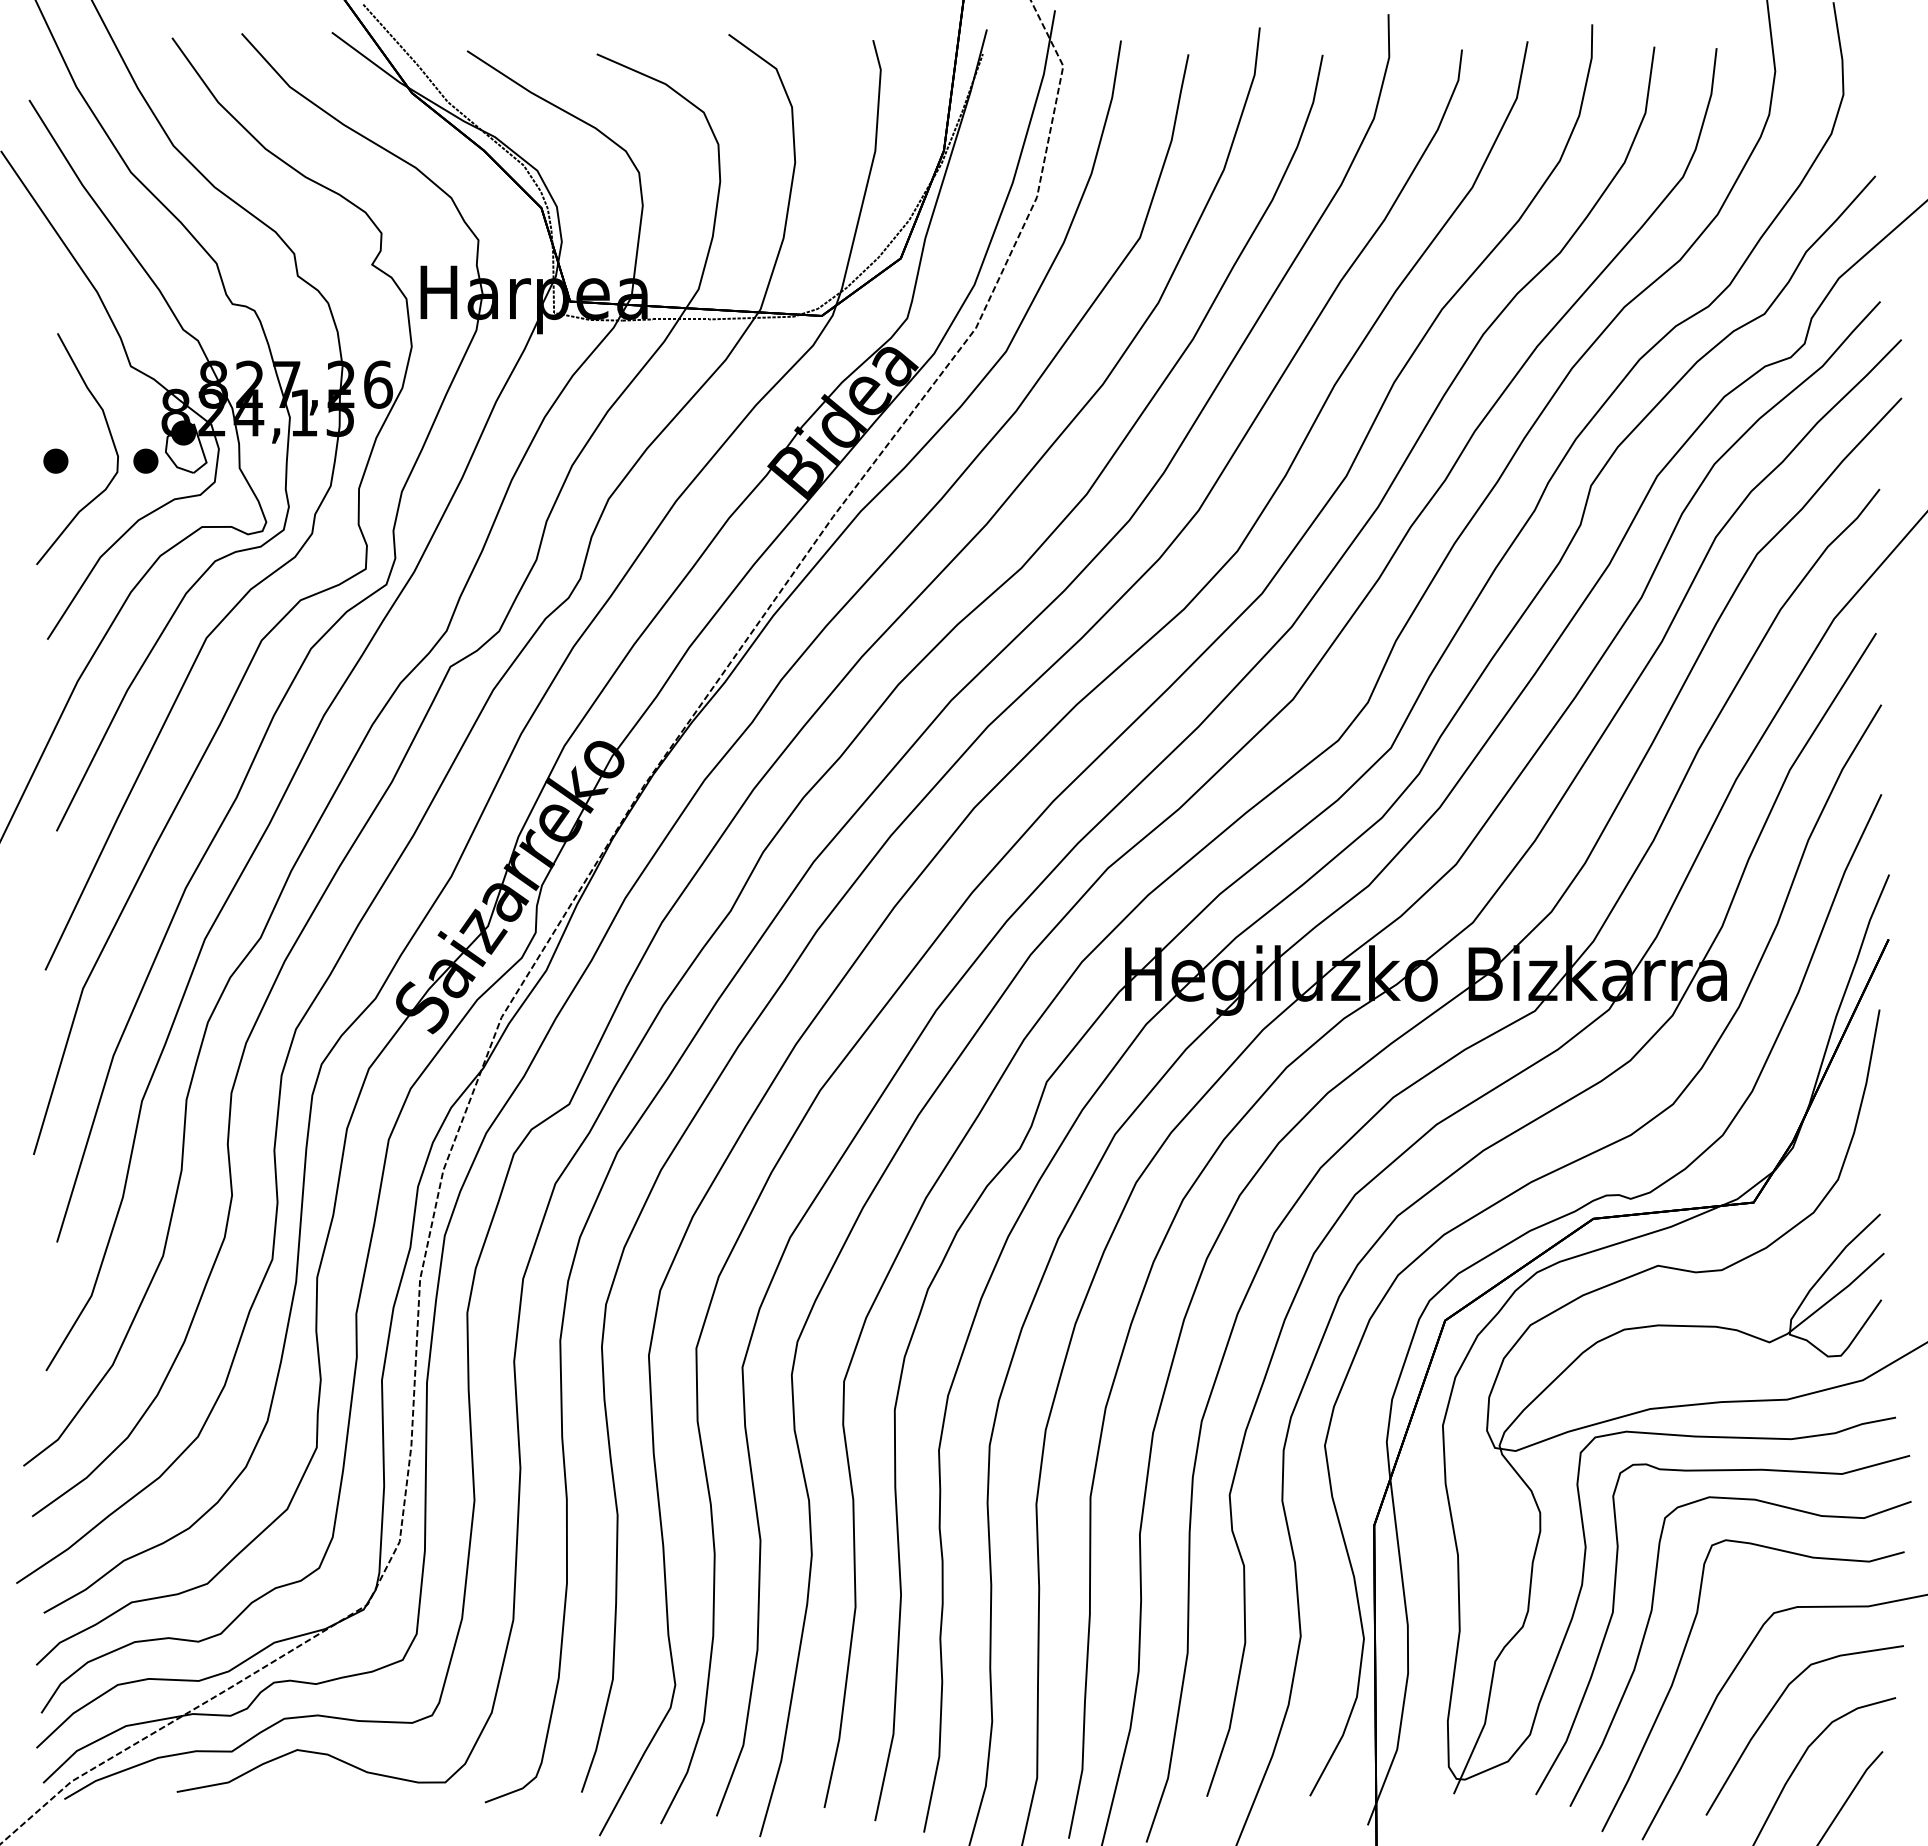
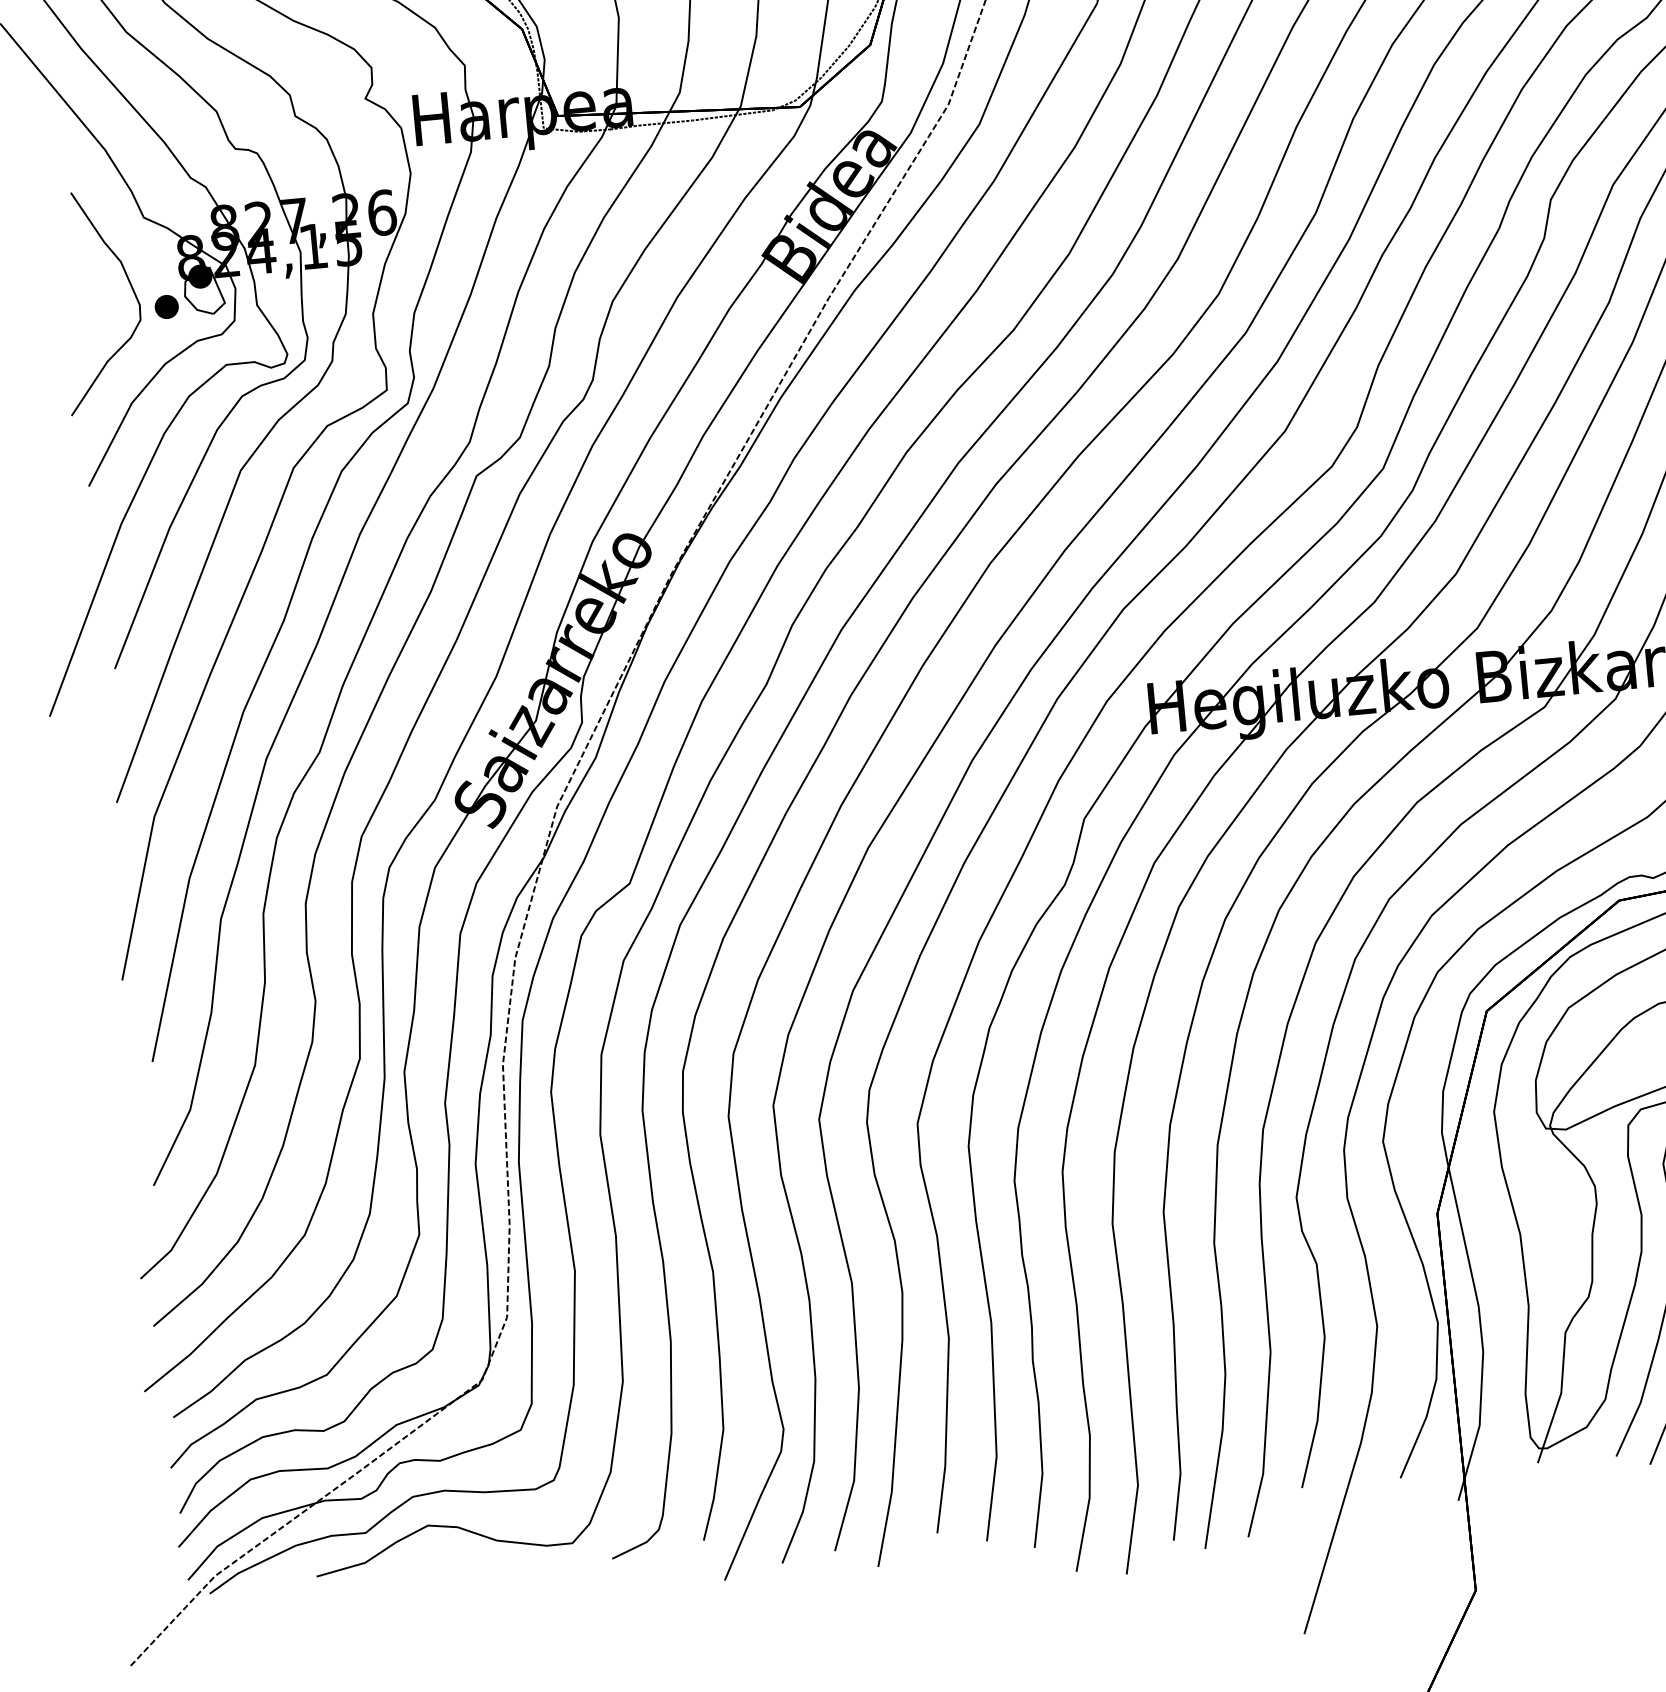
part: (55, 460) -> (80, 314), removed

